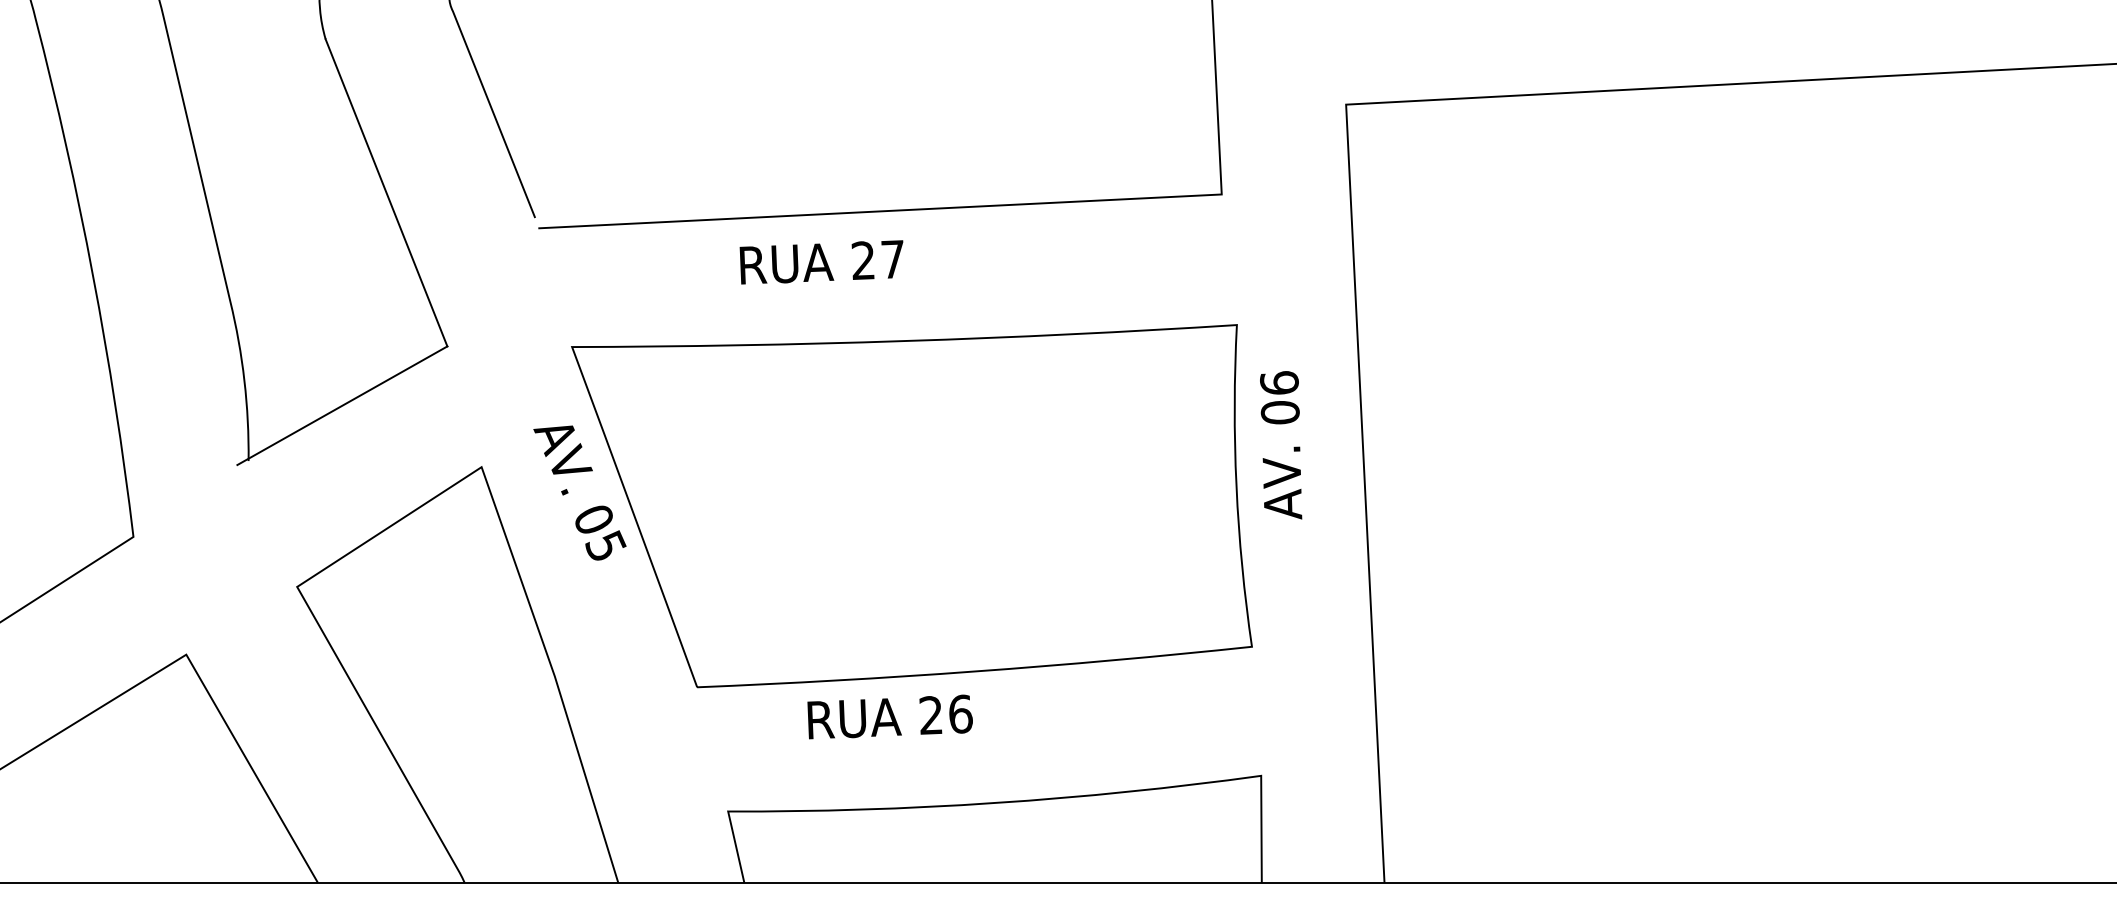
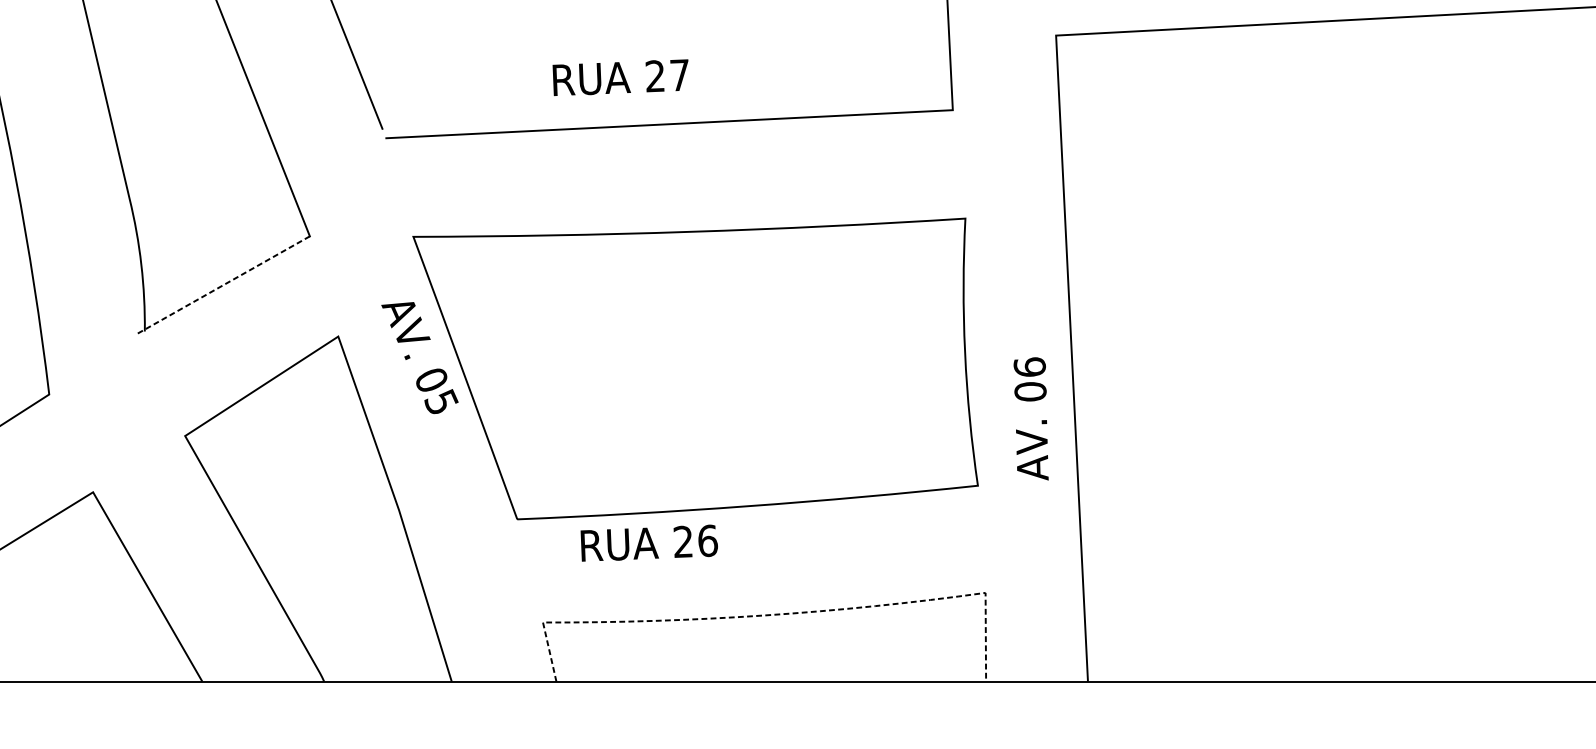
text: (821, 262) -> (620, 77), moved
line: (342, 405) -> (222, 285), solid -> dashed
text: (1281, 445) -> (1031, 419), moved
text: (889, 716) -> (648, 542), moved
line: (1010, 801) -> (777, 614), solid -> dashed

